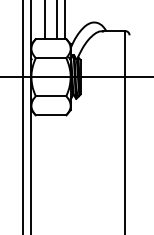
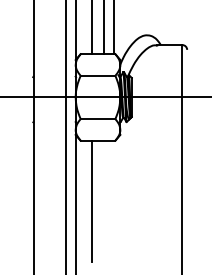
line: (45, 168) -> (91, 201), added

